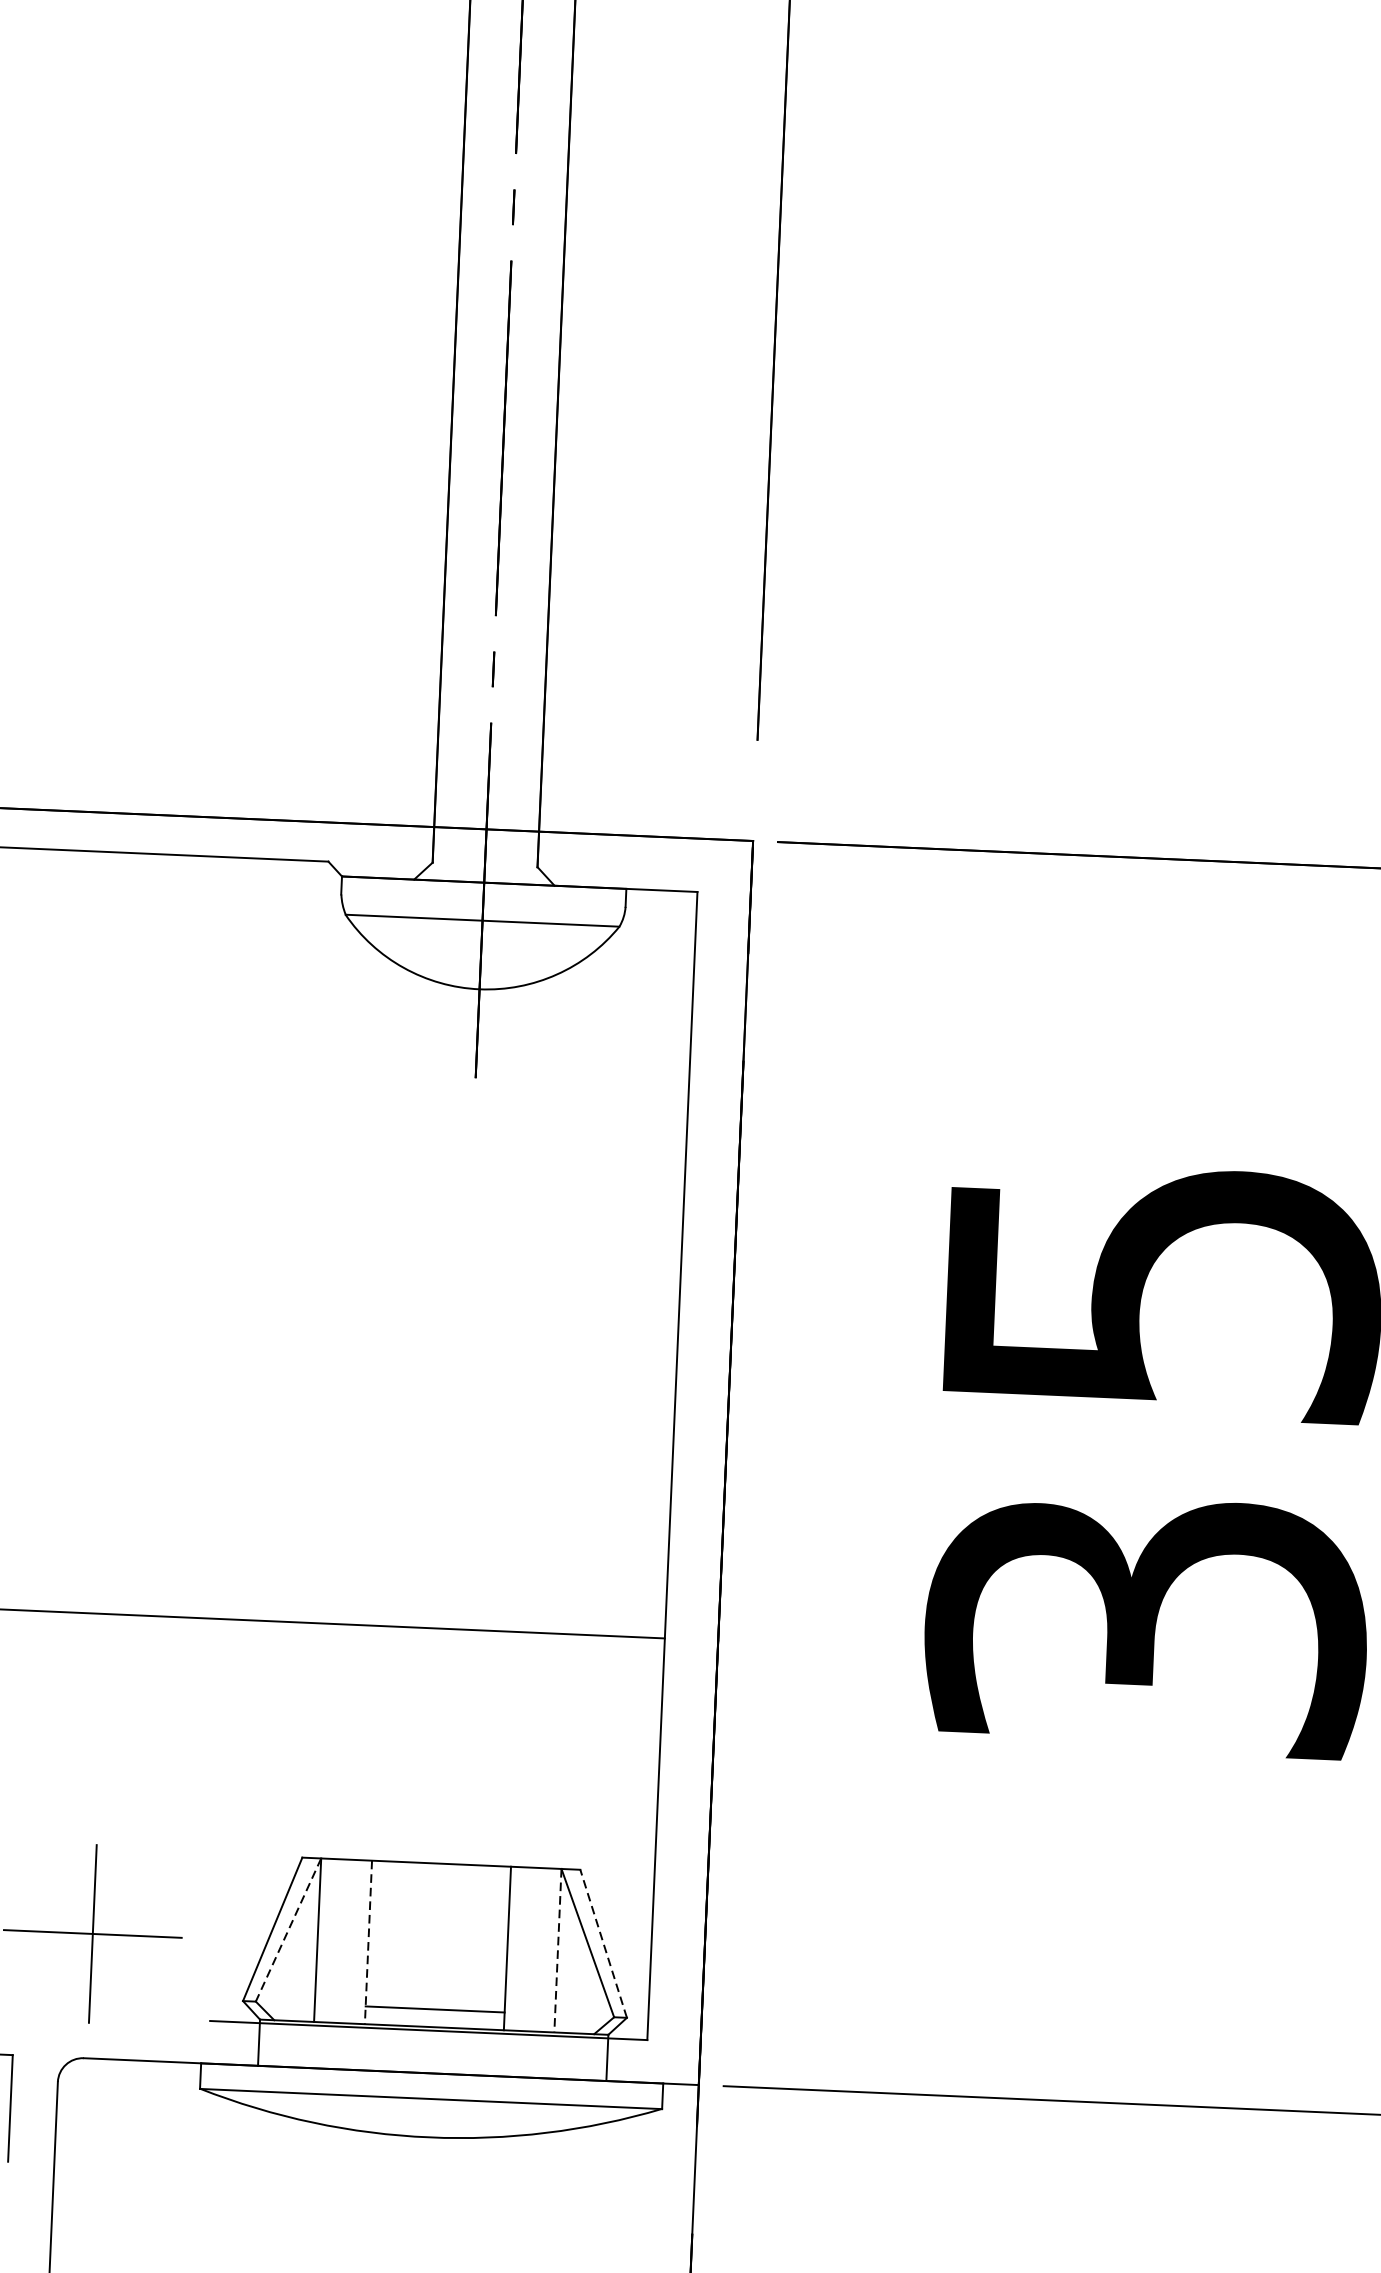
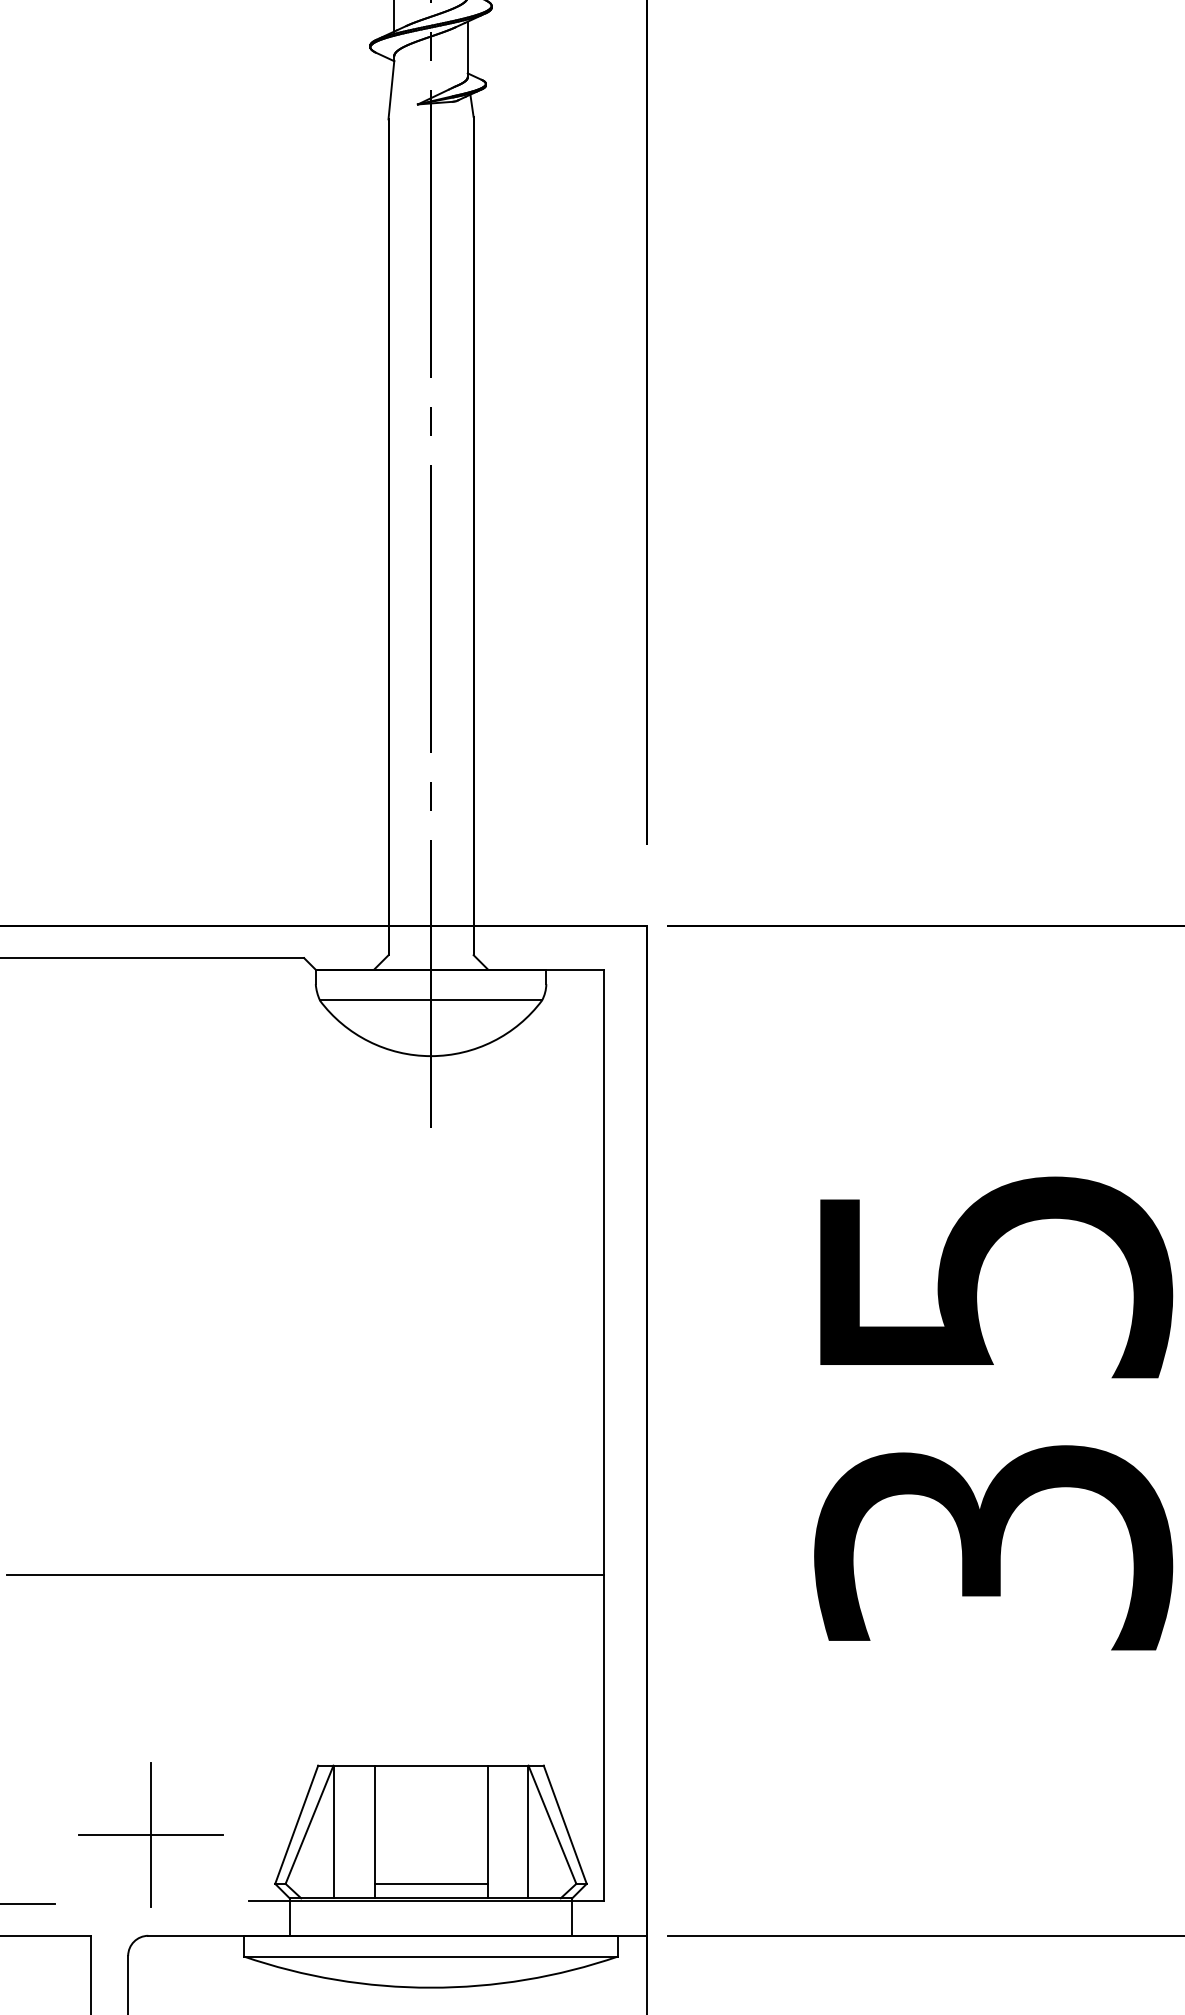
line: (288, 1929) -> (309, 1824), dashed -> solid
line: (368, 1943) -> (374, 1832), dashed -> solid
line: (603, 1943) -> (565, 1824), dashed -> solid
line: (557, 1951) -> (528, 1832), dashed -> solid

